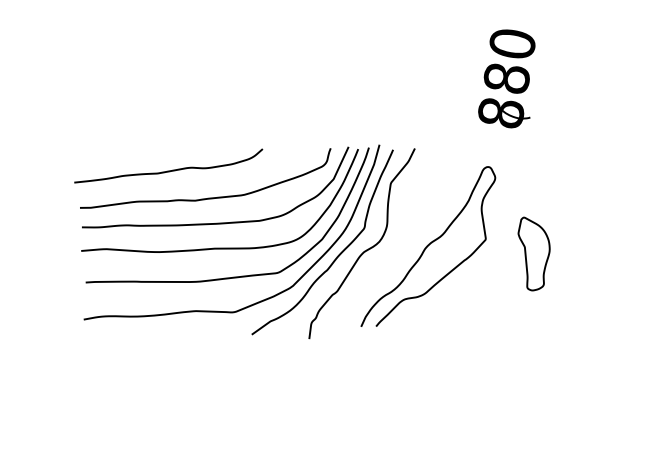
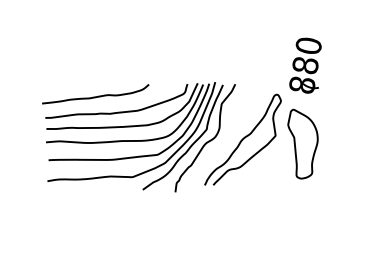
part: (506, 78) -> (305, 65), moved
part: (533, 252) -> (302, 143), size x1.67

